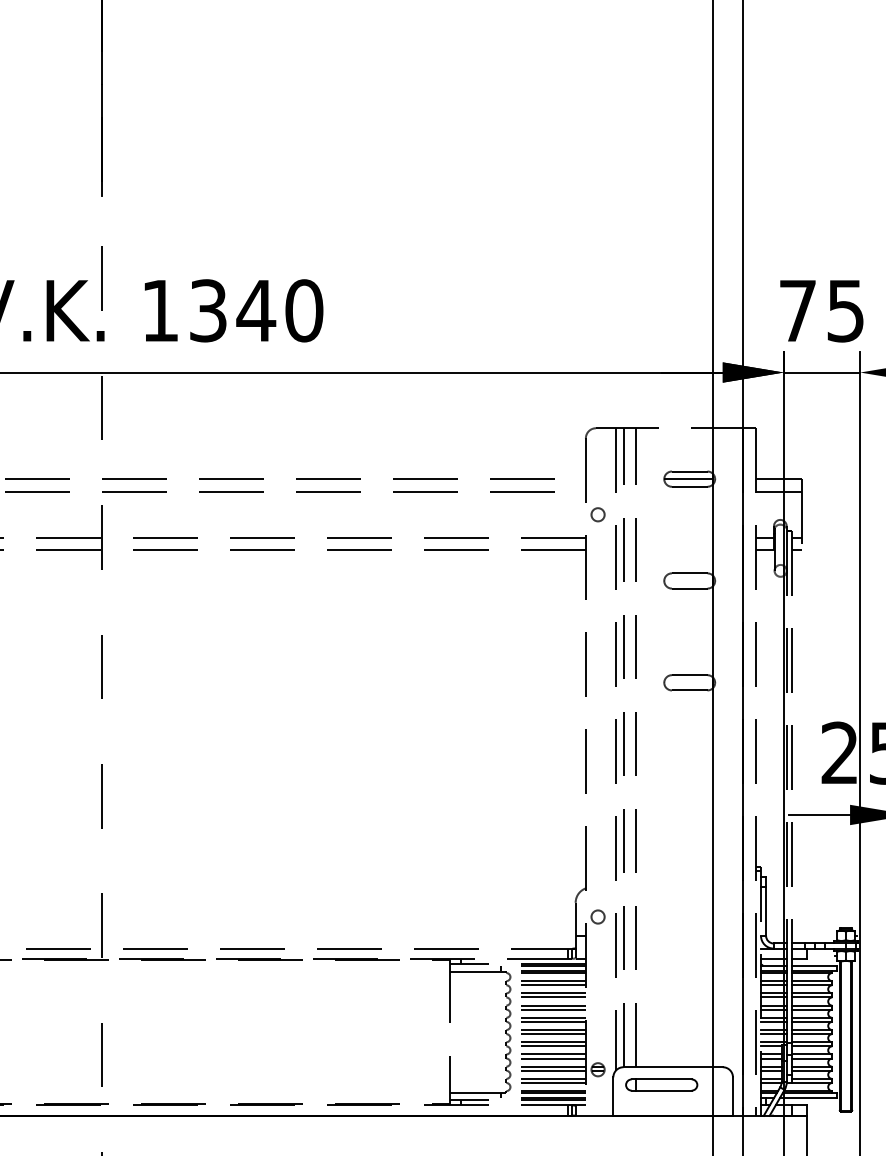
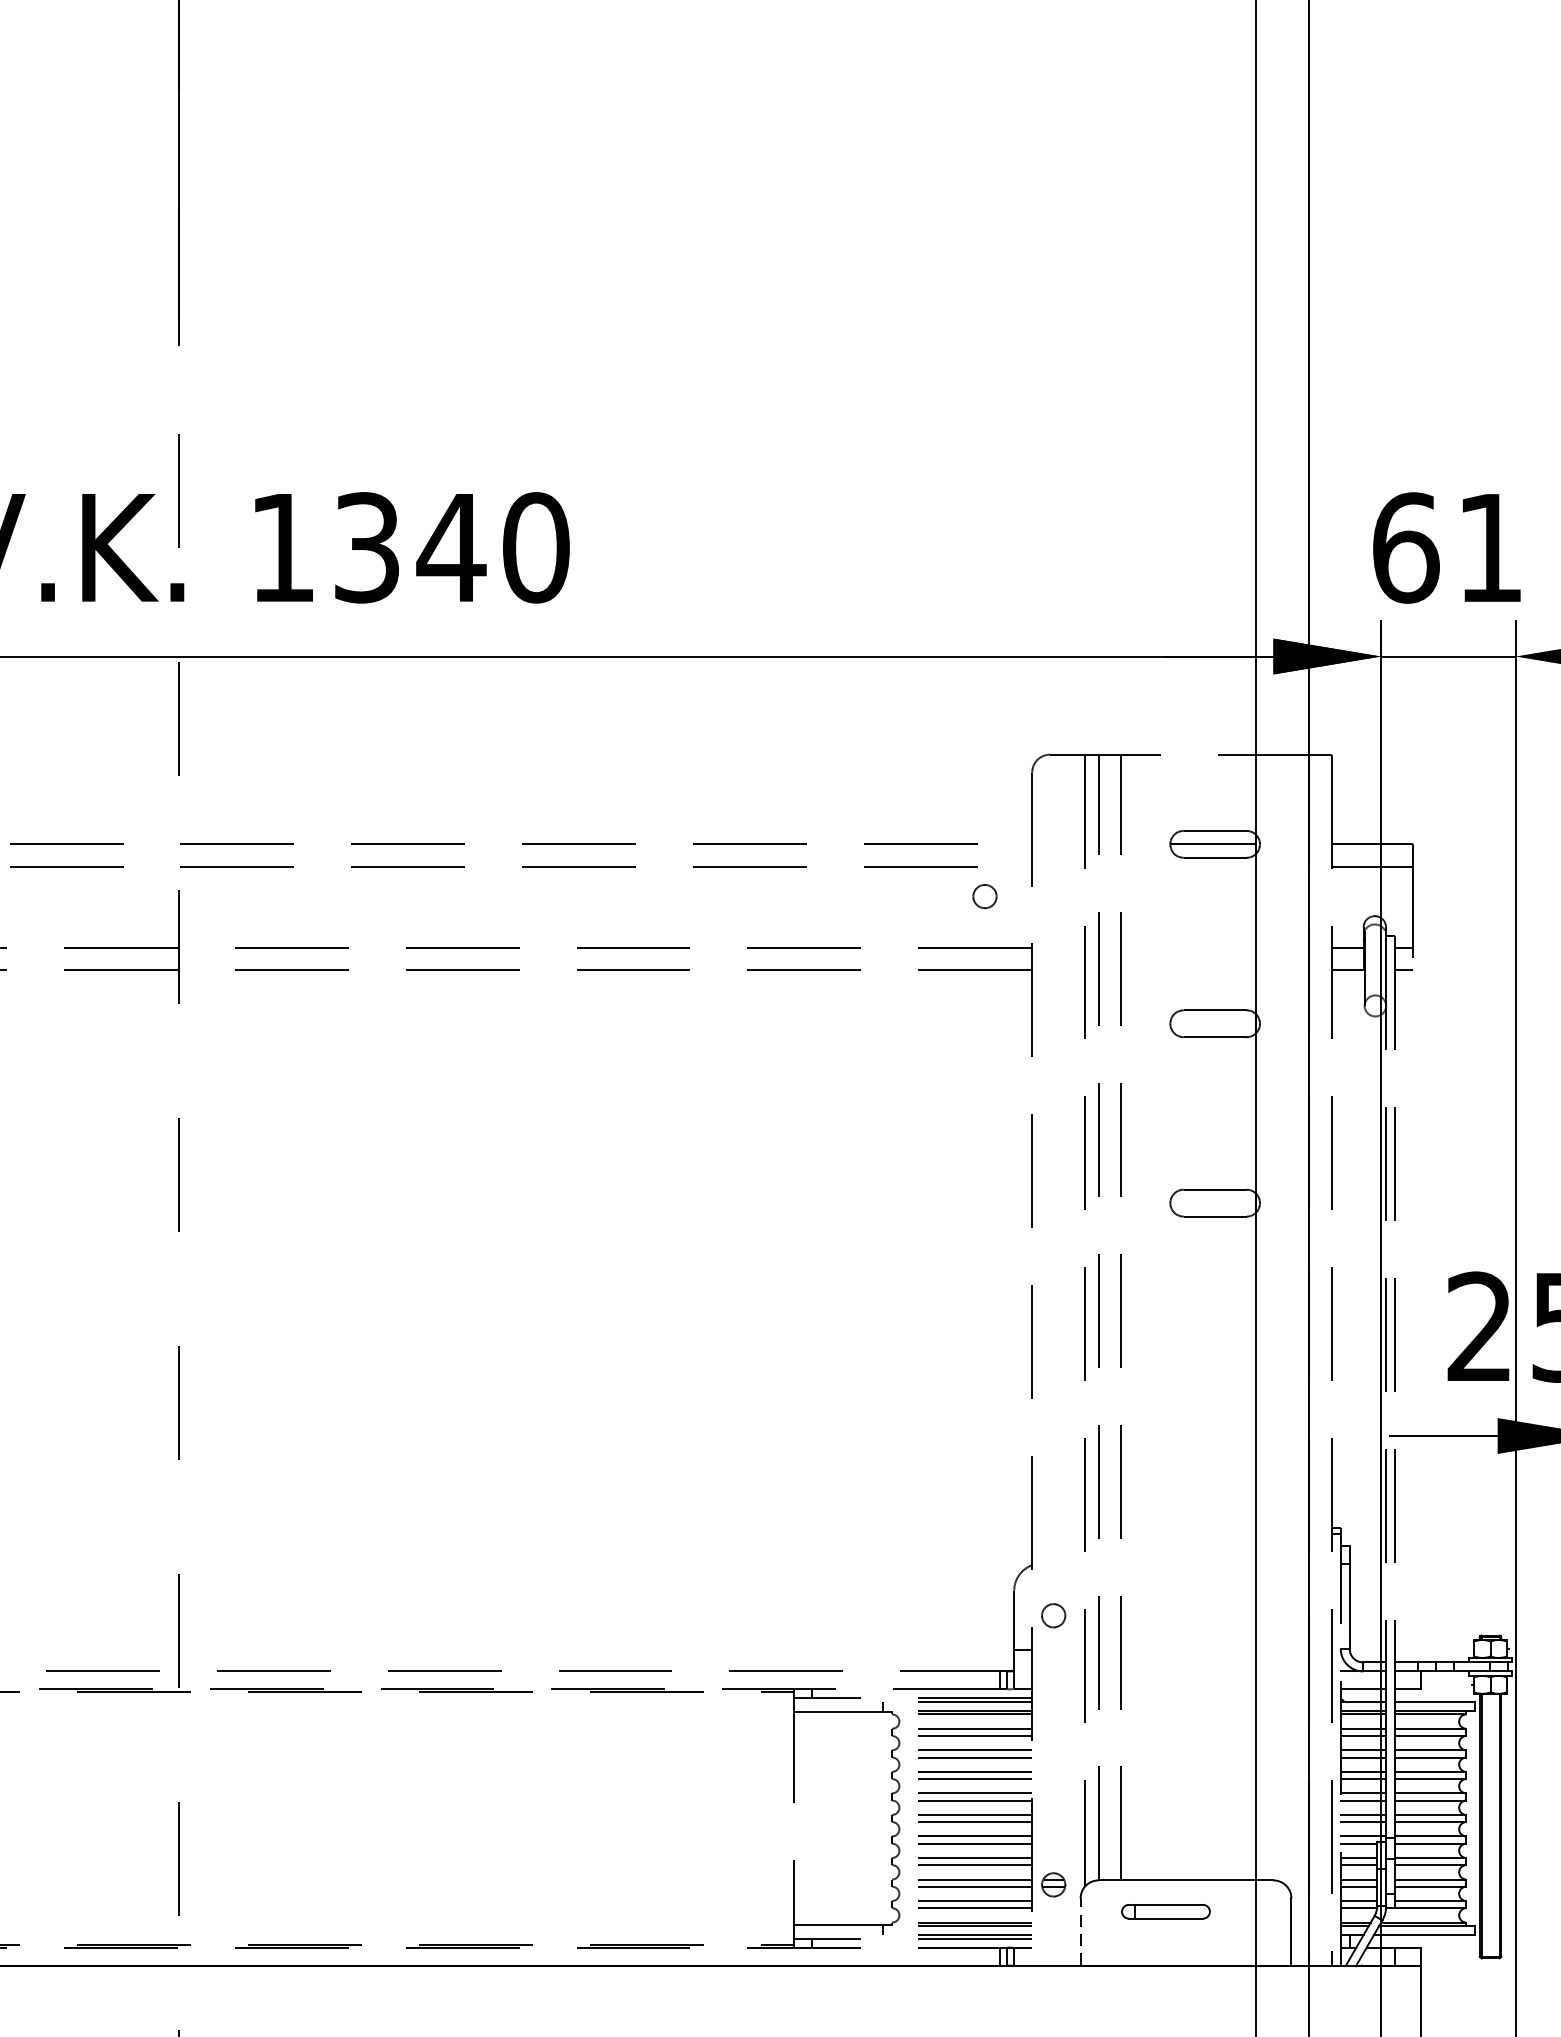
text: (821, 310) -> (1447, 547), 75 -> 61
circle: (597, 514) -> (983, 896), moved
part: (661, 1084) -> (1165, 1910), size x0.7
line: (613, 1096) -> (1080, 1931), solid -> dashed

